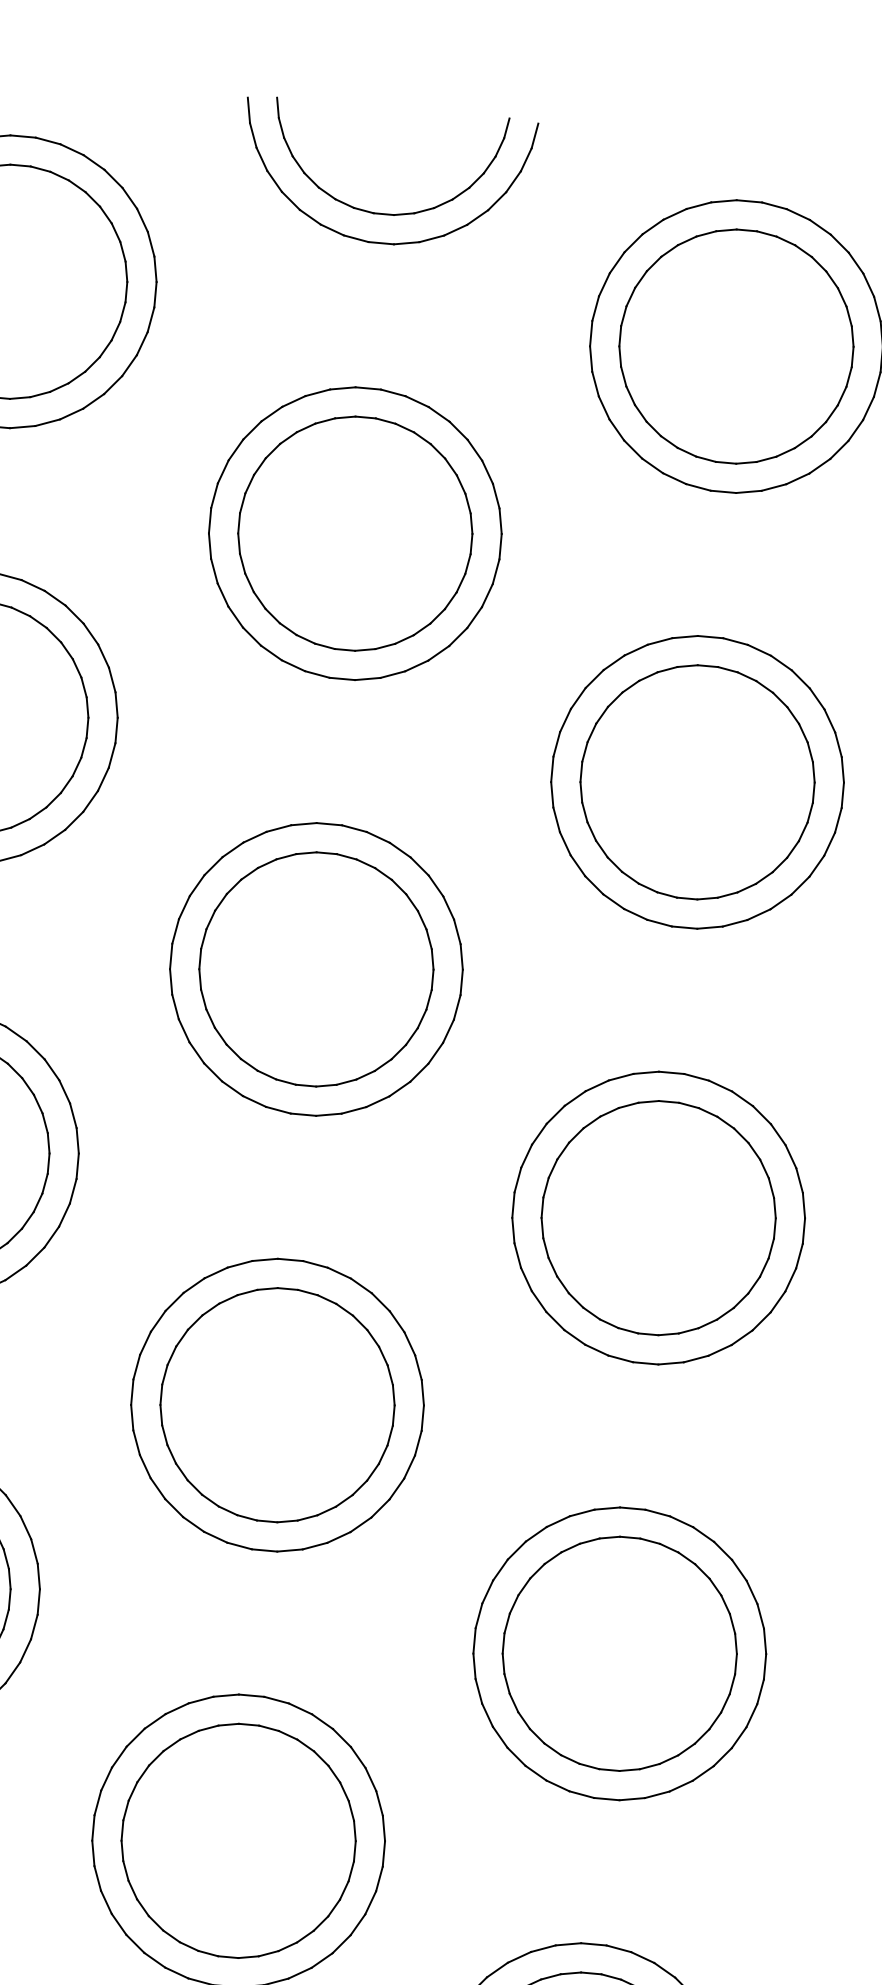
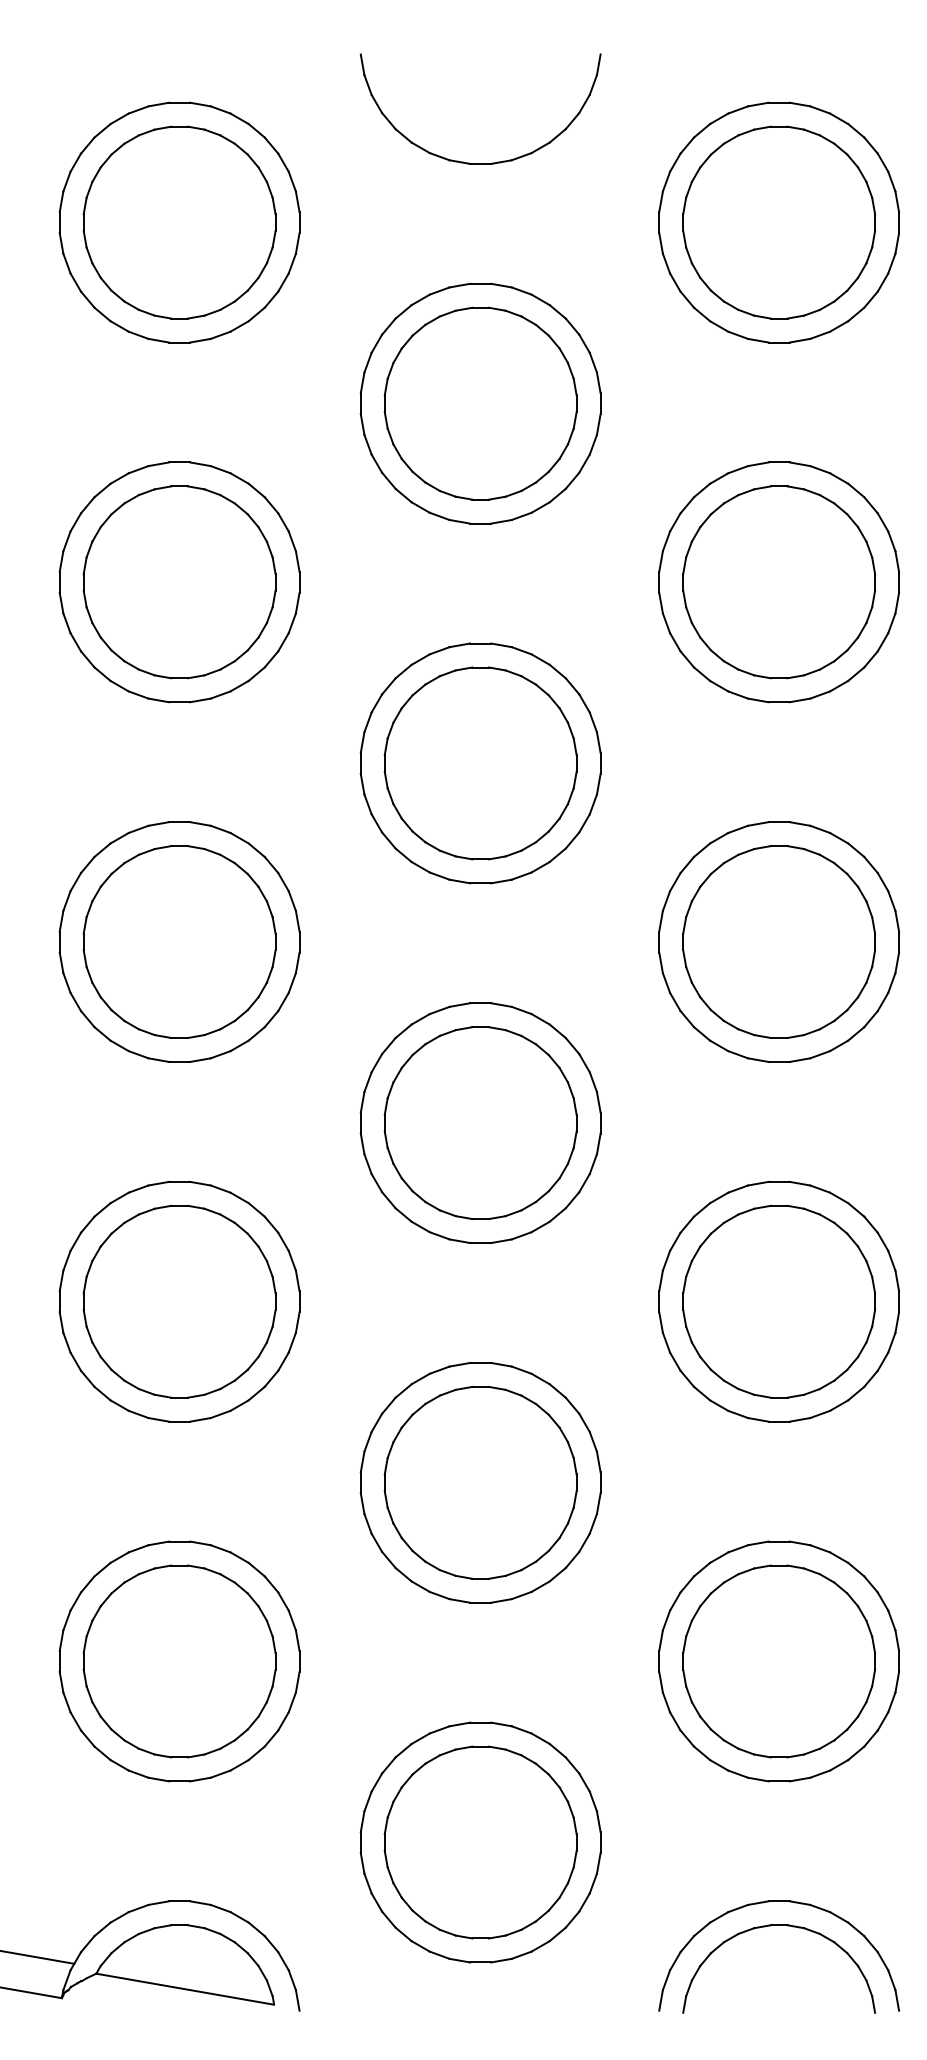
part: (372, 211) -> (471, 138), removed

